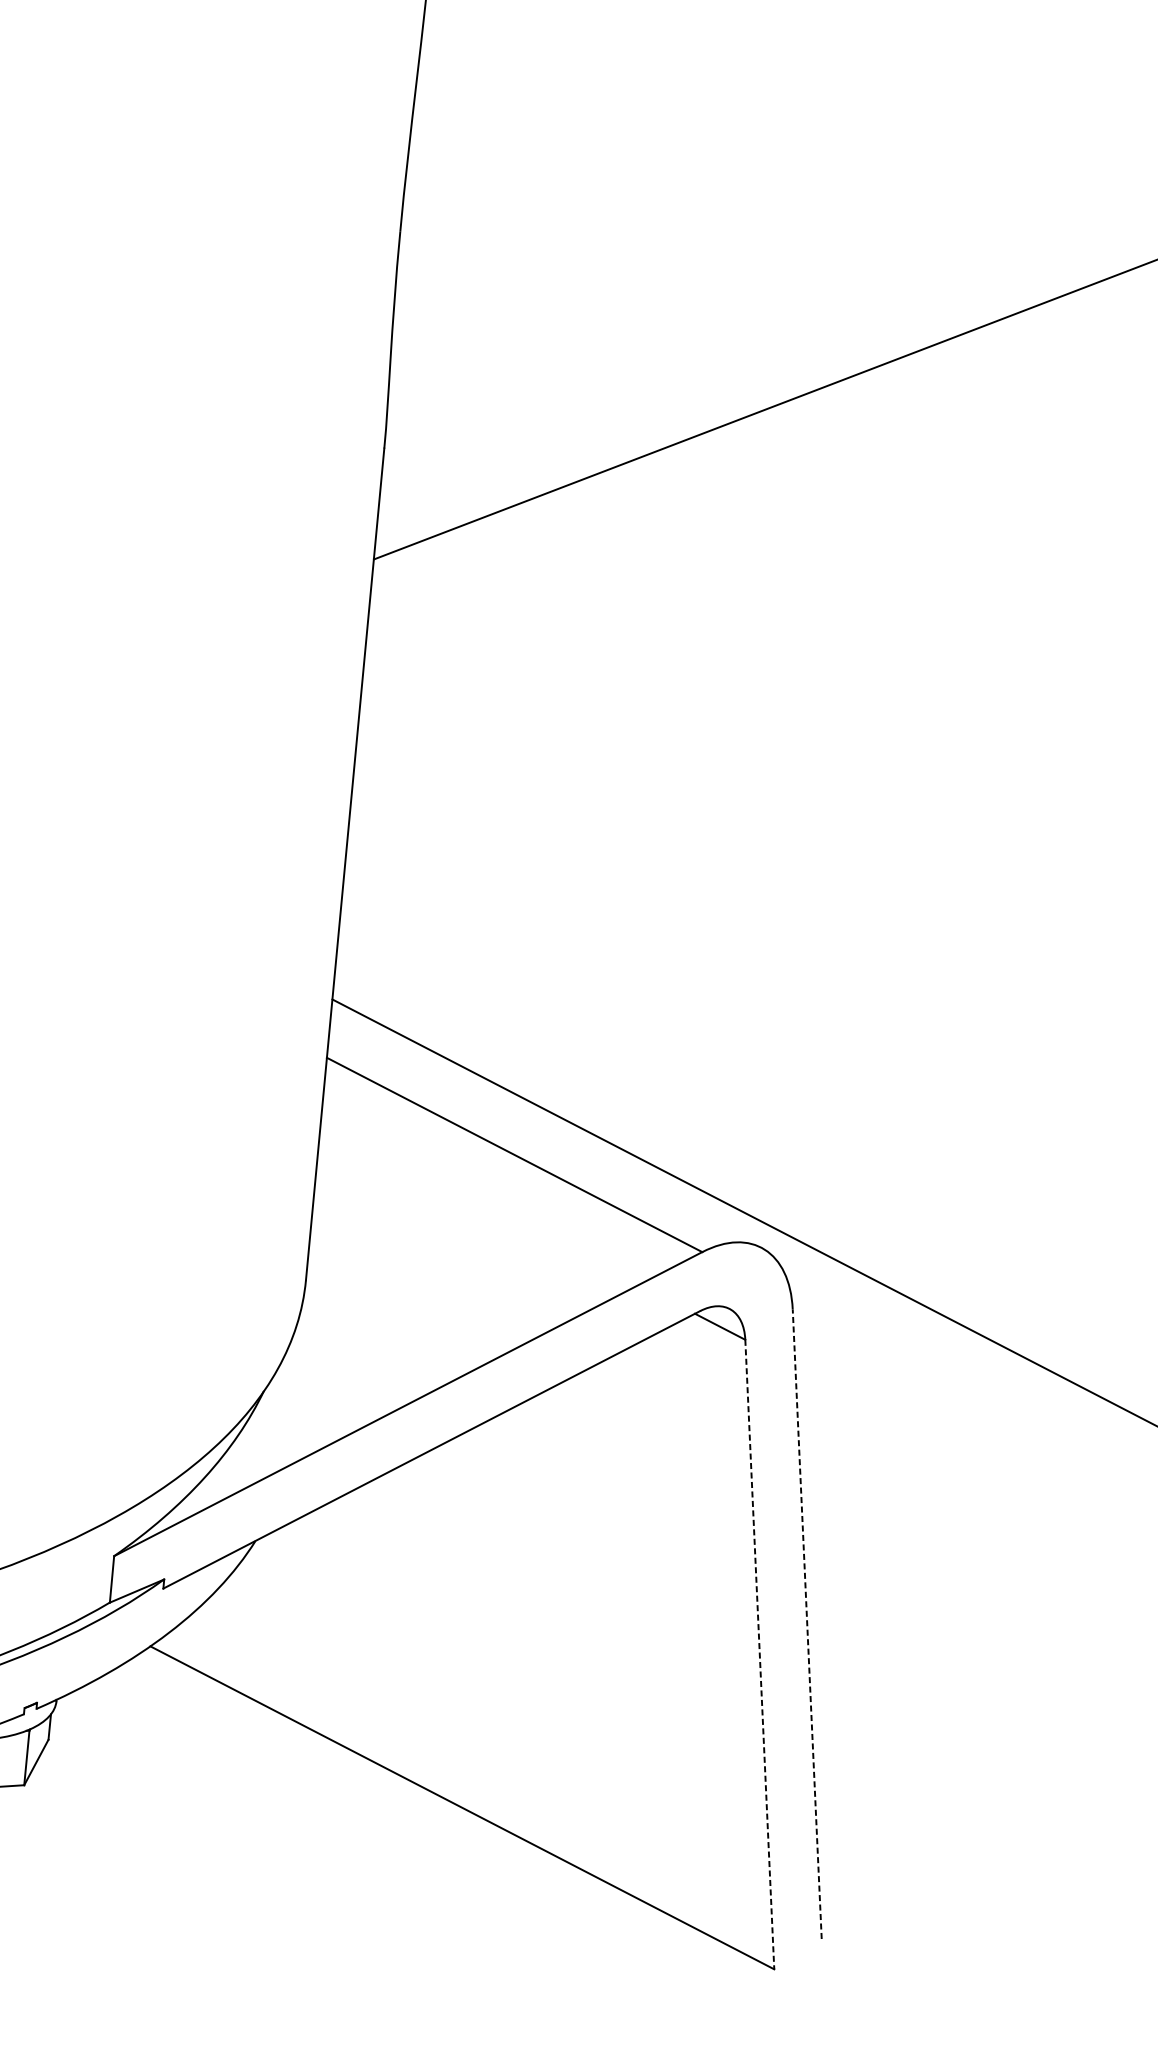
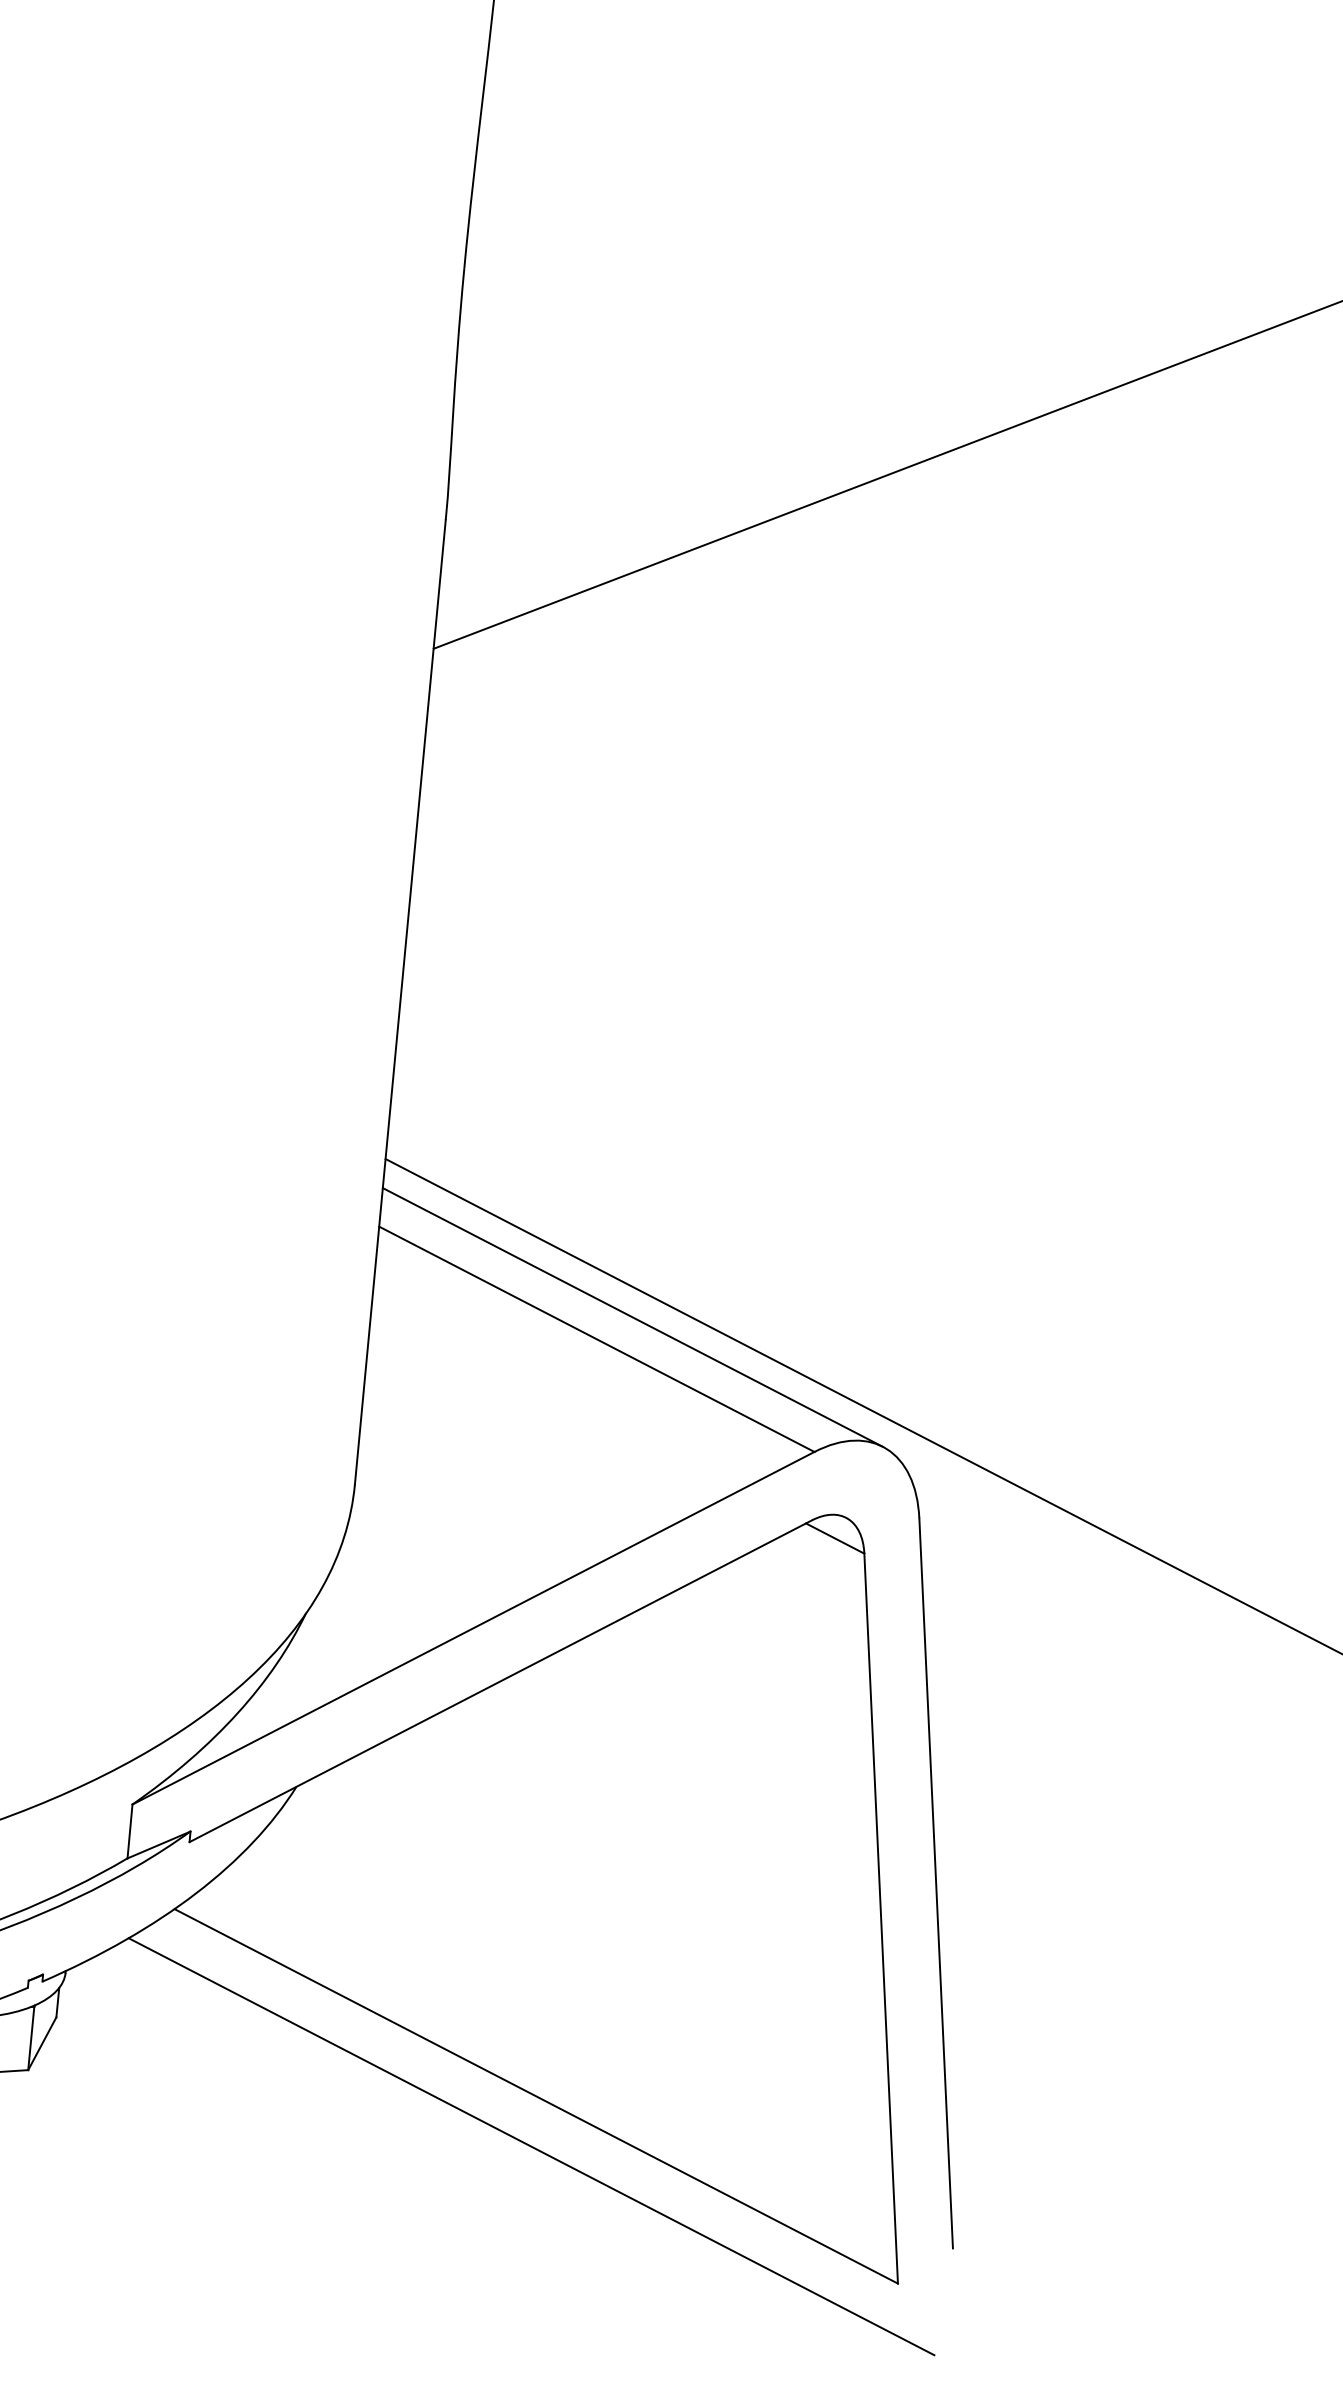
line: (545, 1136) -> (632, 1317), added
line: (807, 1623) -> (936, 1882), dashed -> solid
line: (760, 1655) -> (881, 1919), dashed -> solid
line: (458, 1851) -> (531, 2146), added

